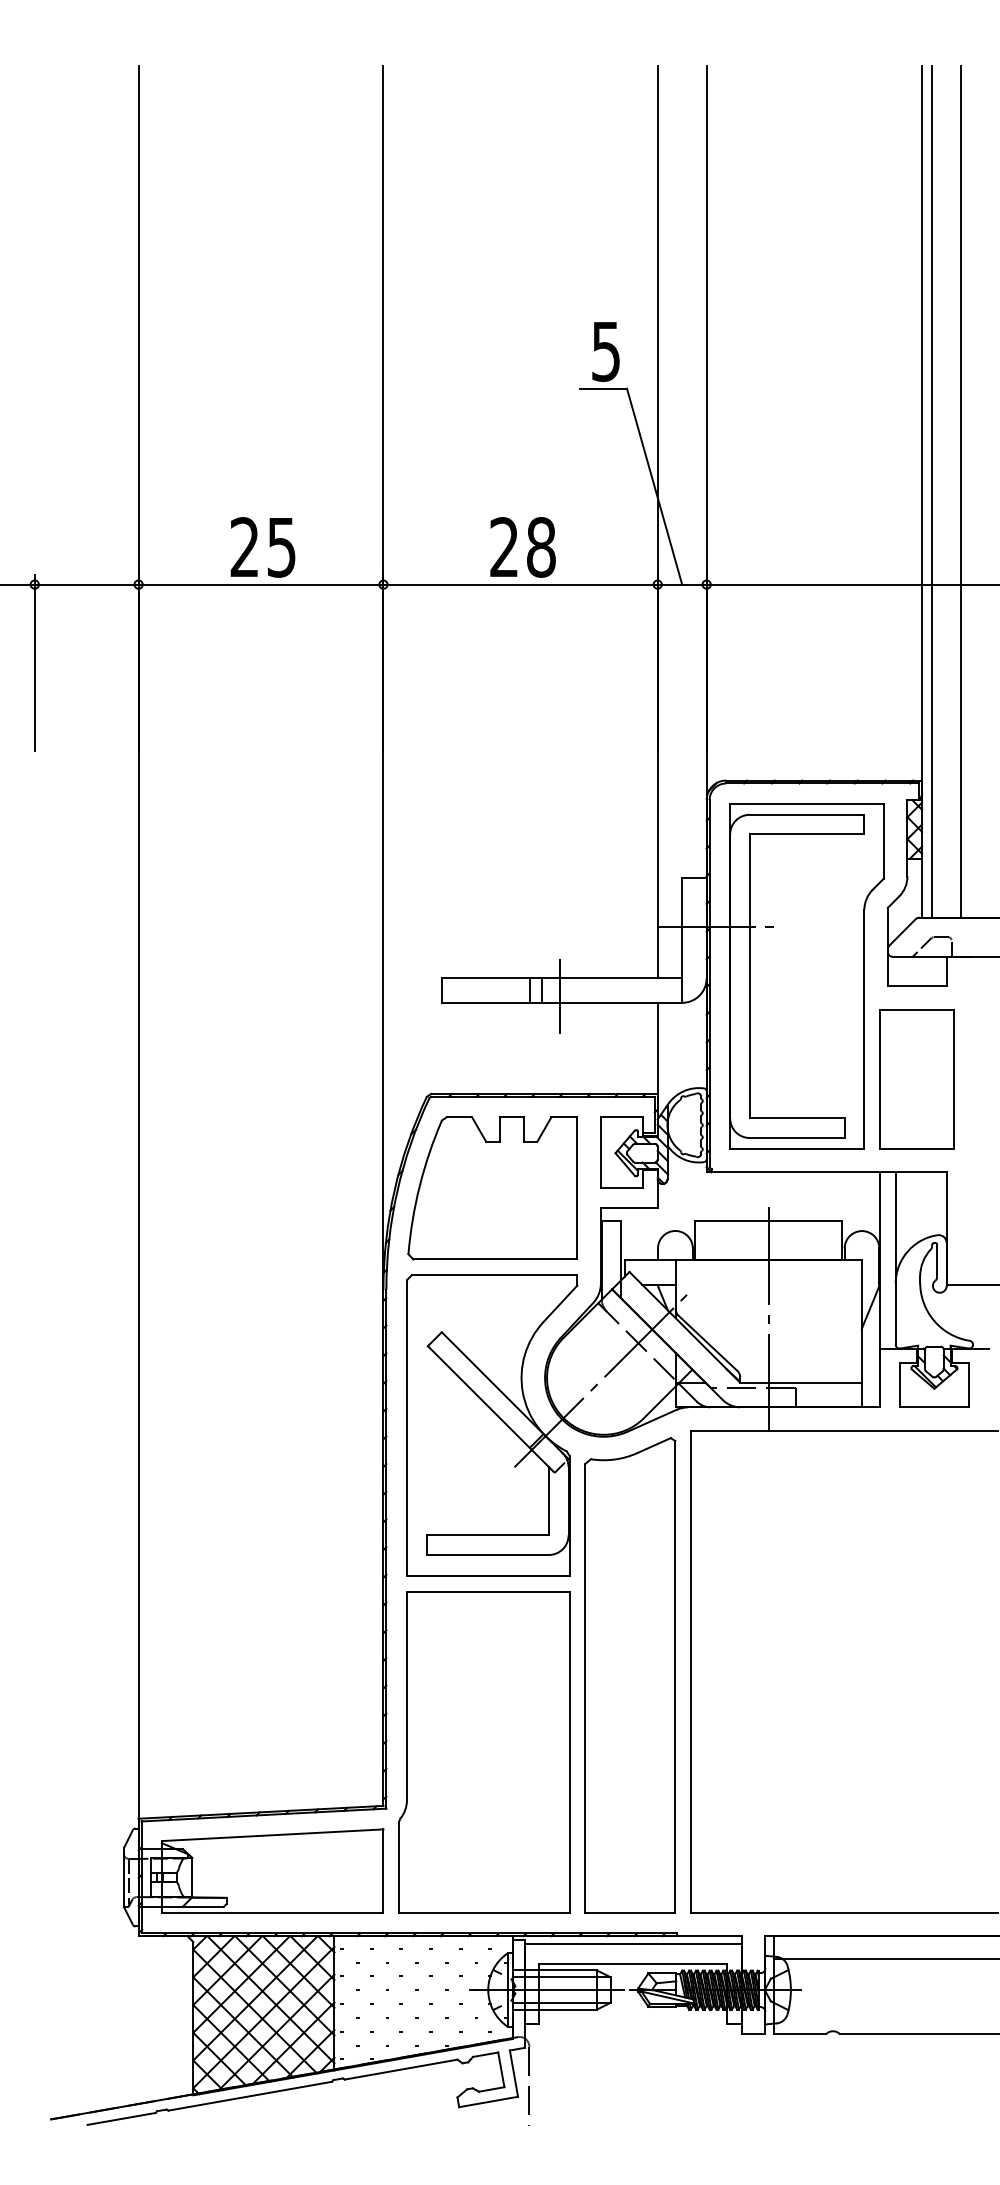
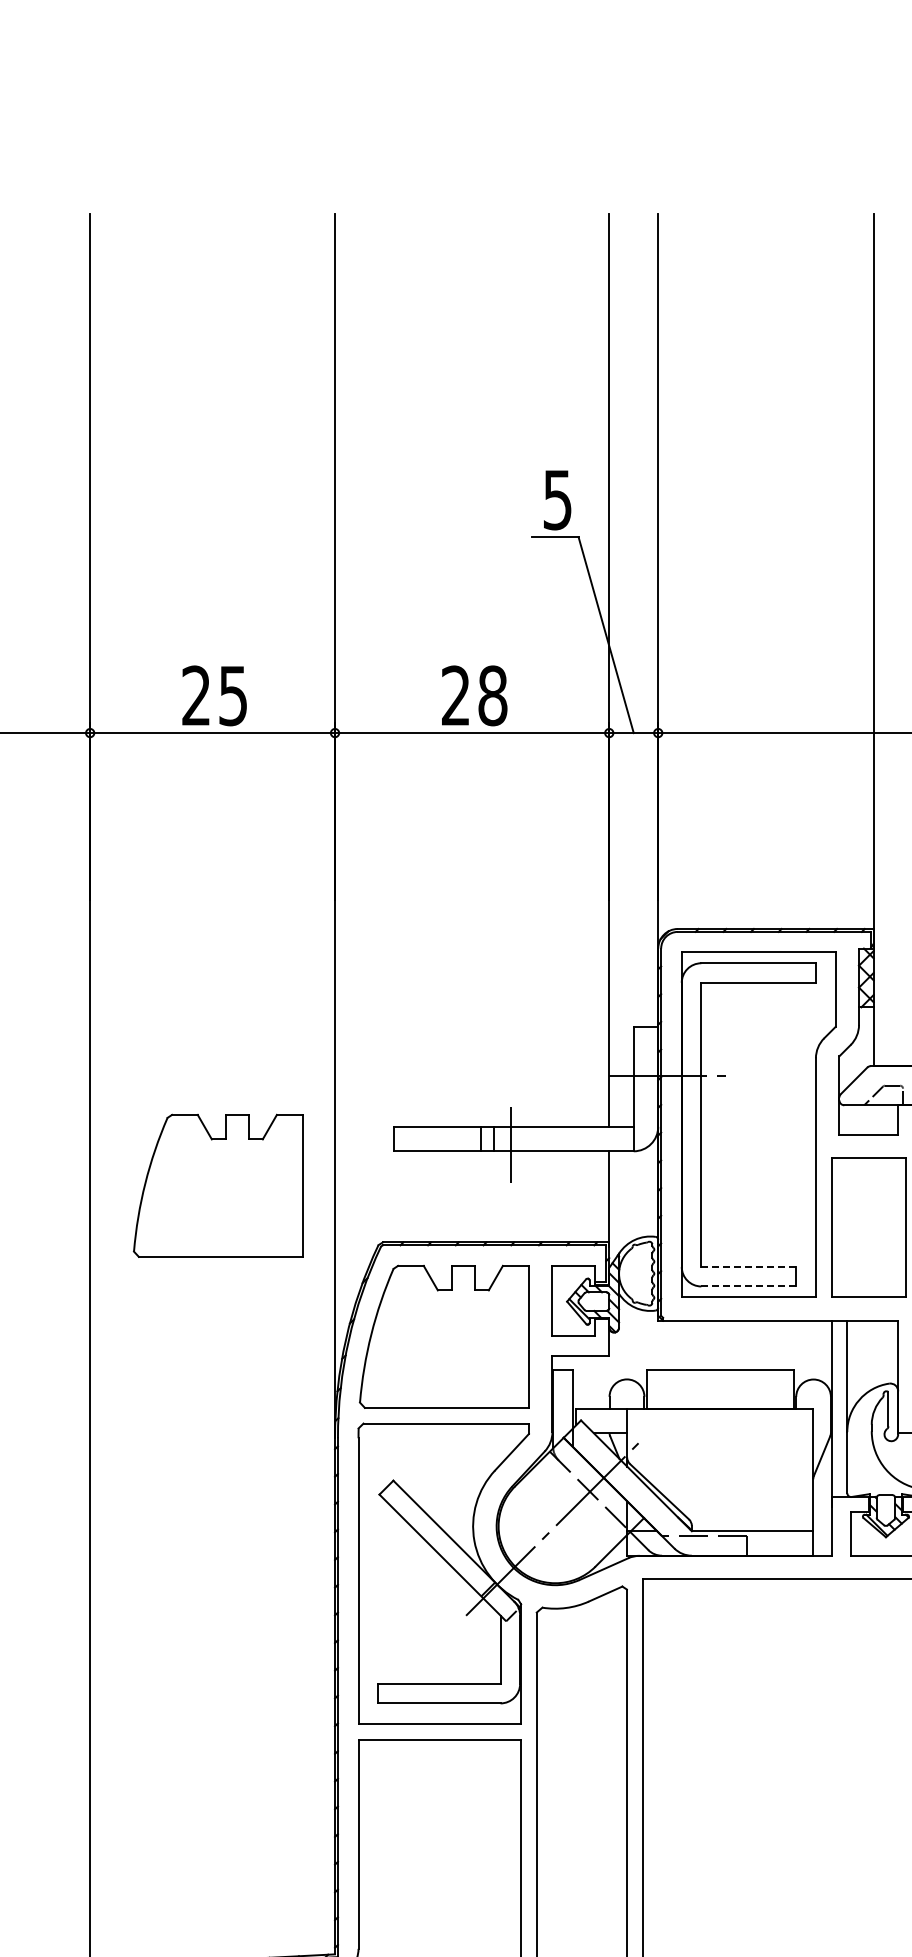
line: (931, 491) -> (883, 639), removed
part: (266, 1037) -> (218, 1185), added
line: (797, 1118) -> (749, 1266), solid -> dashed
line: (797, 1138) -> (749, 1286), solid -> dashed
line: (768, 1318) -> (720, 1466), removed

